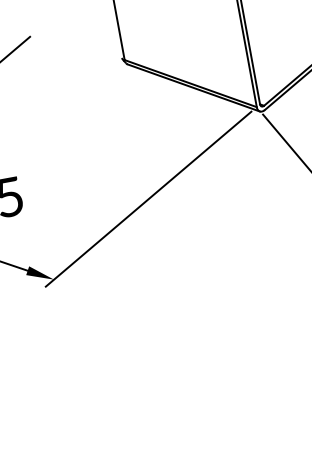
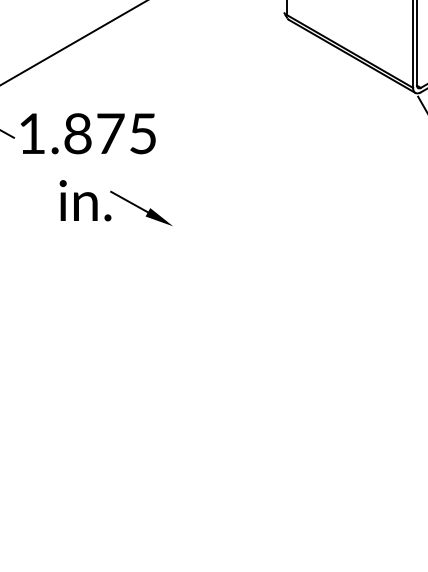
line: (147, 199) -> (284, 161), removed

